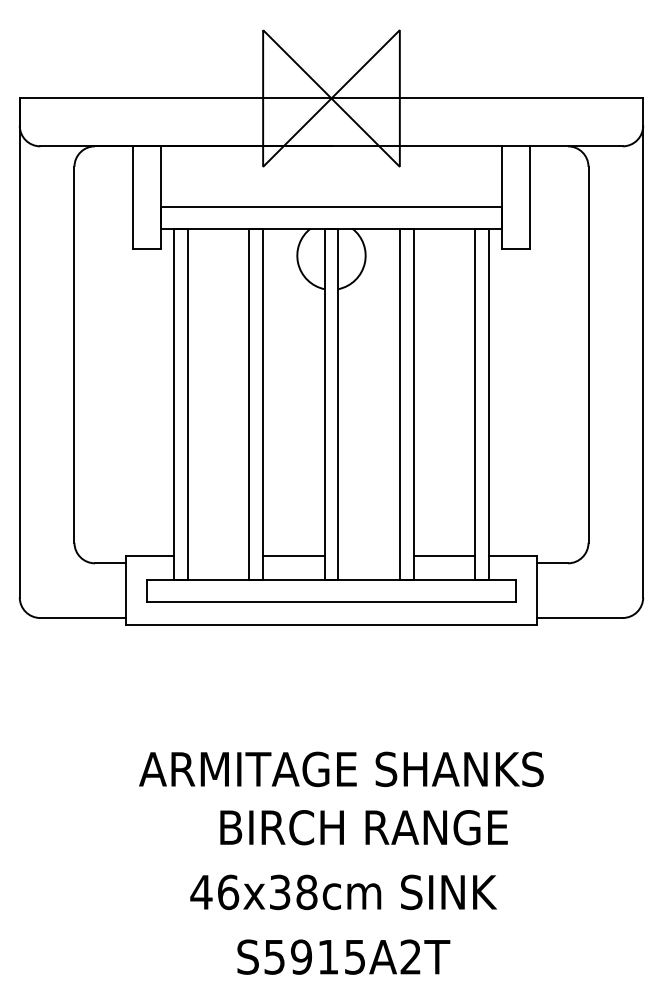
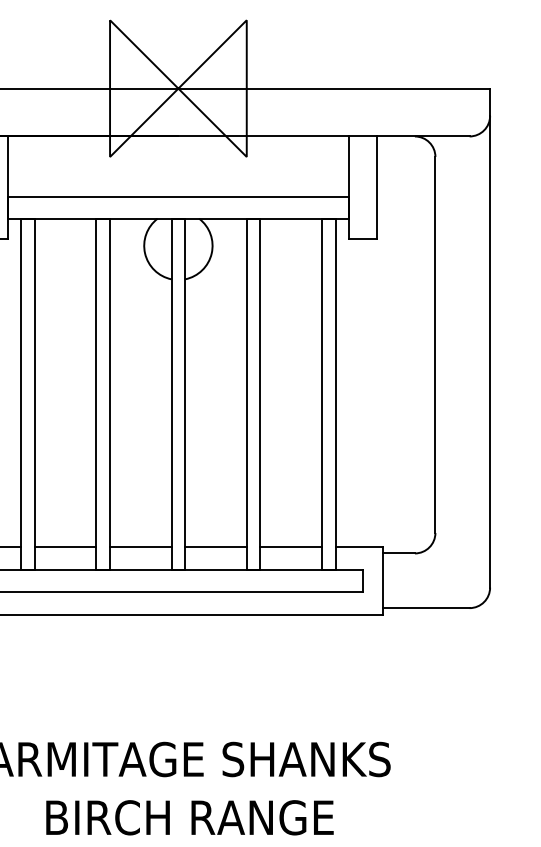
line: (218, 556) -> (65, 546), added
line: (368, 556) -> (215, 546), added
text: (363, 827) -> (189, 817), moved

